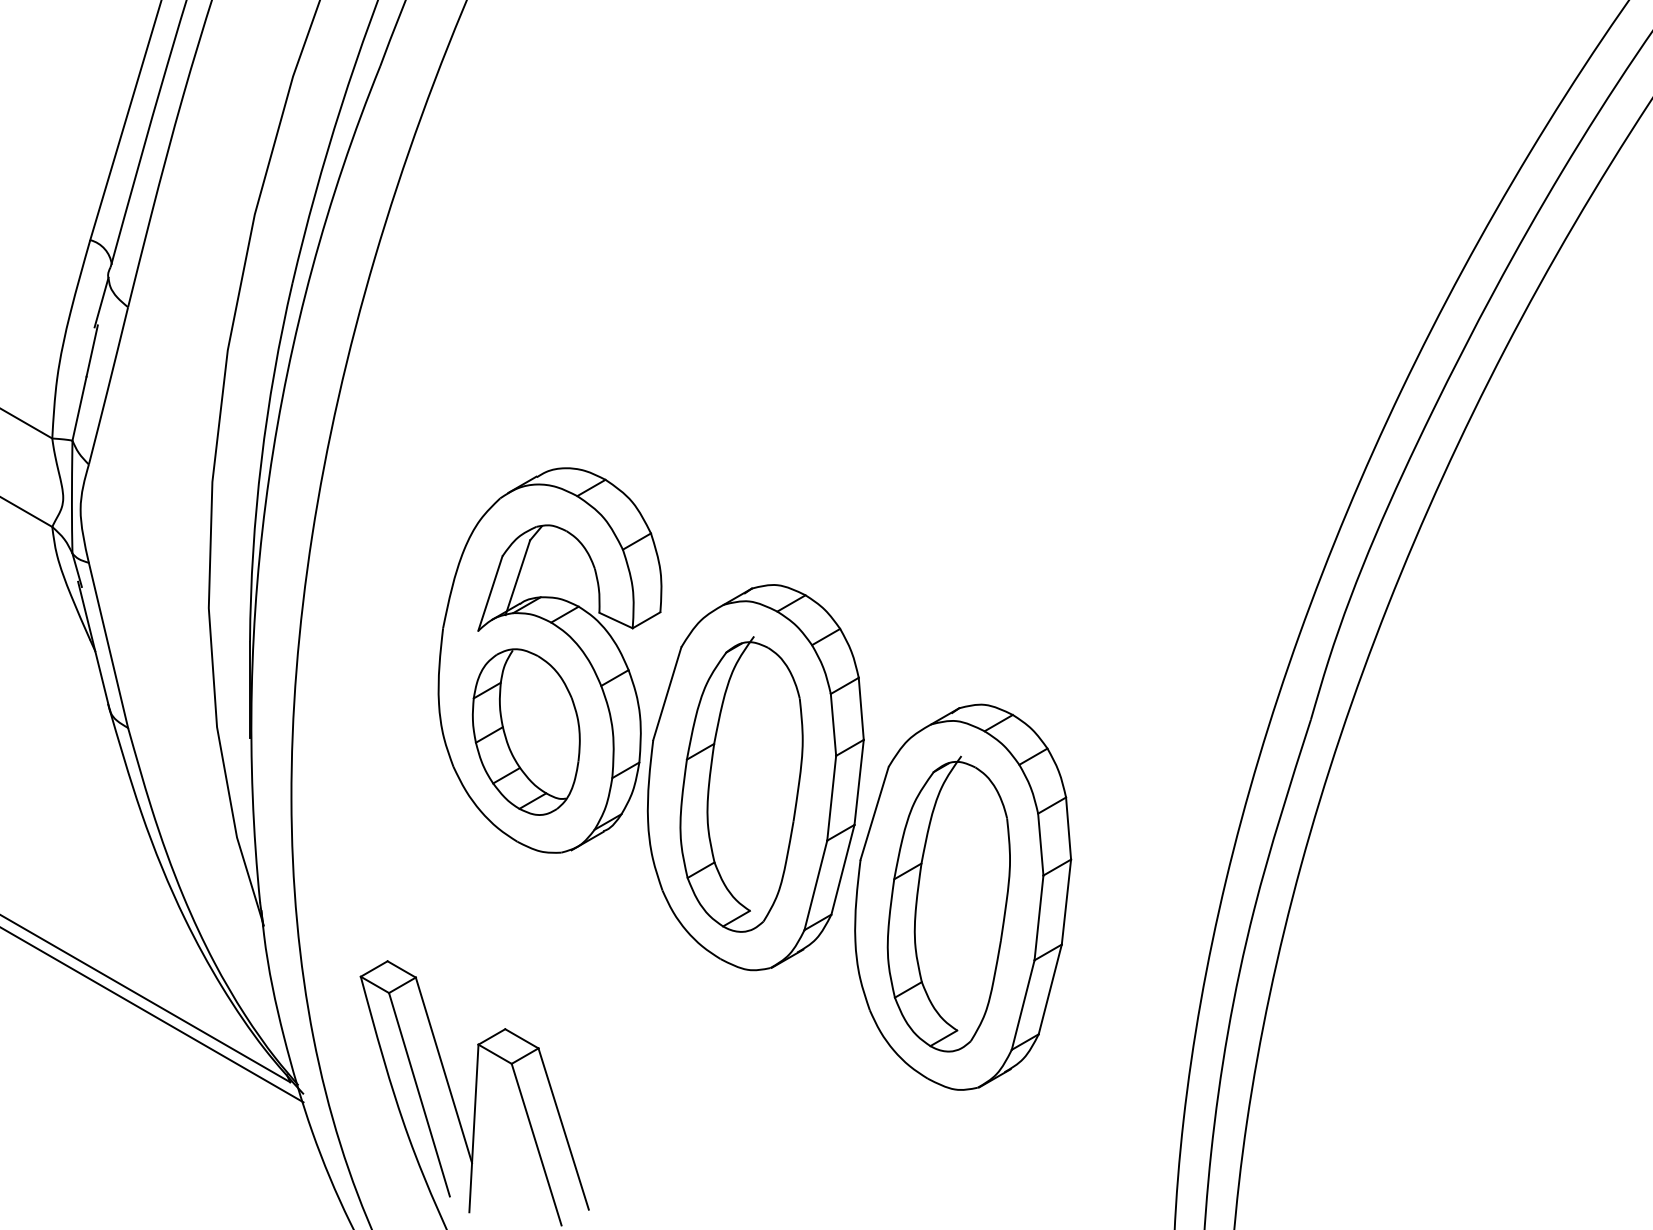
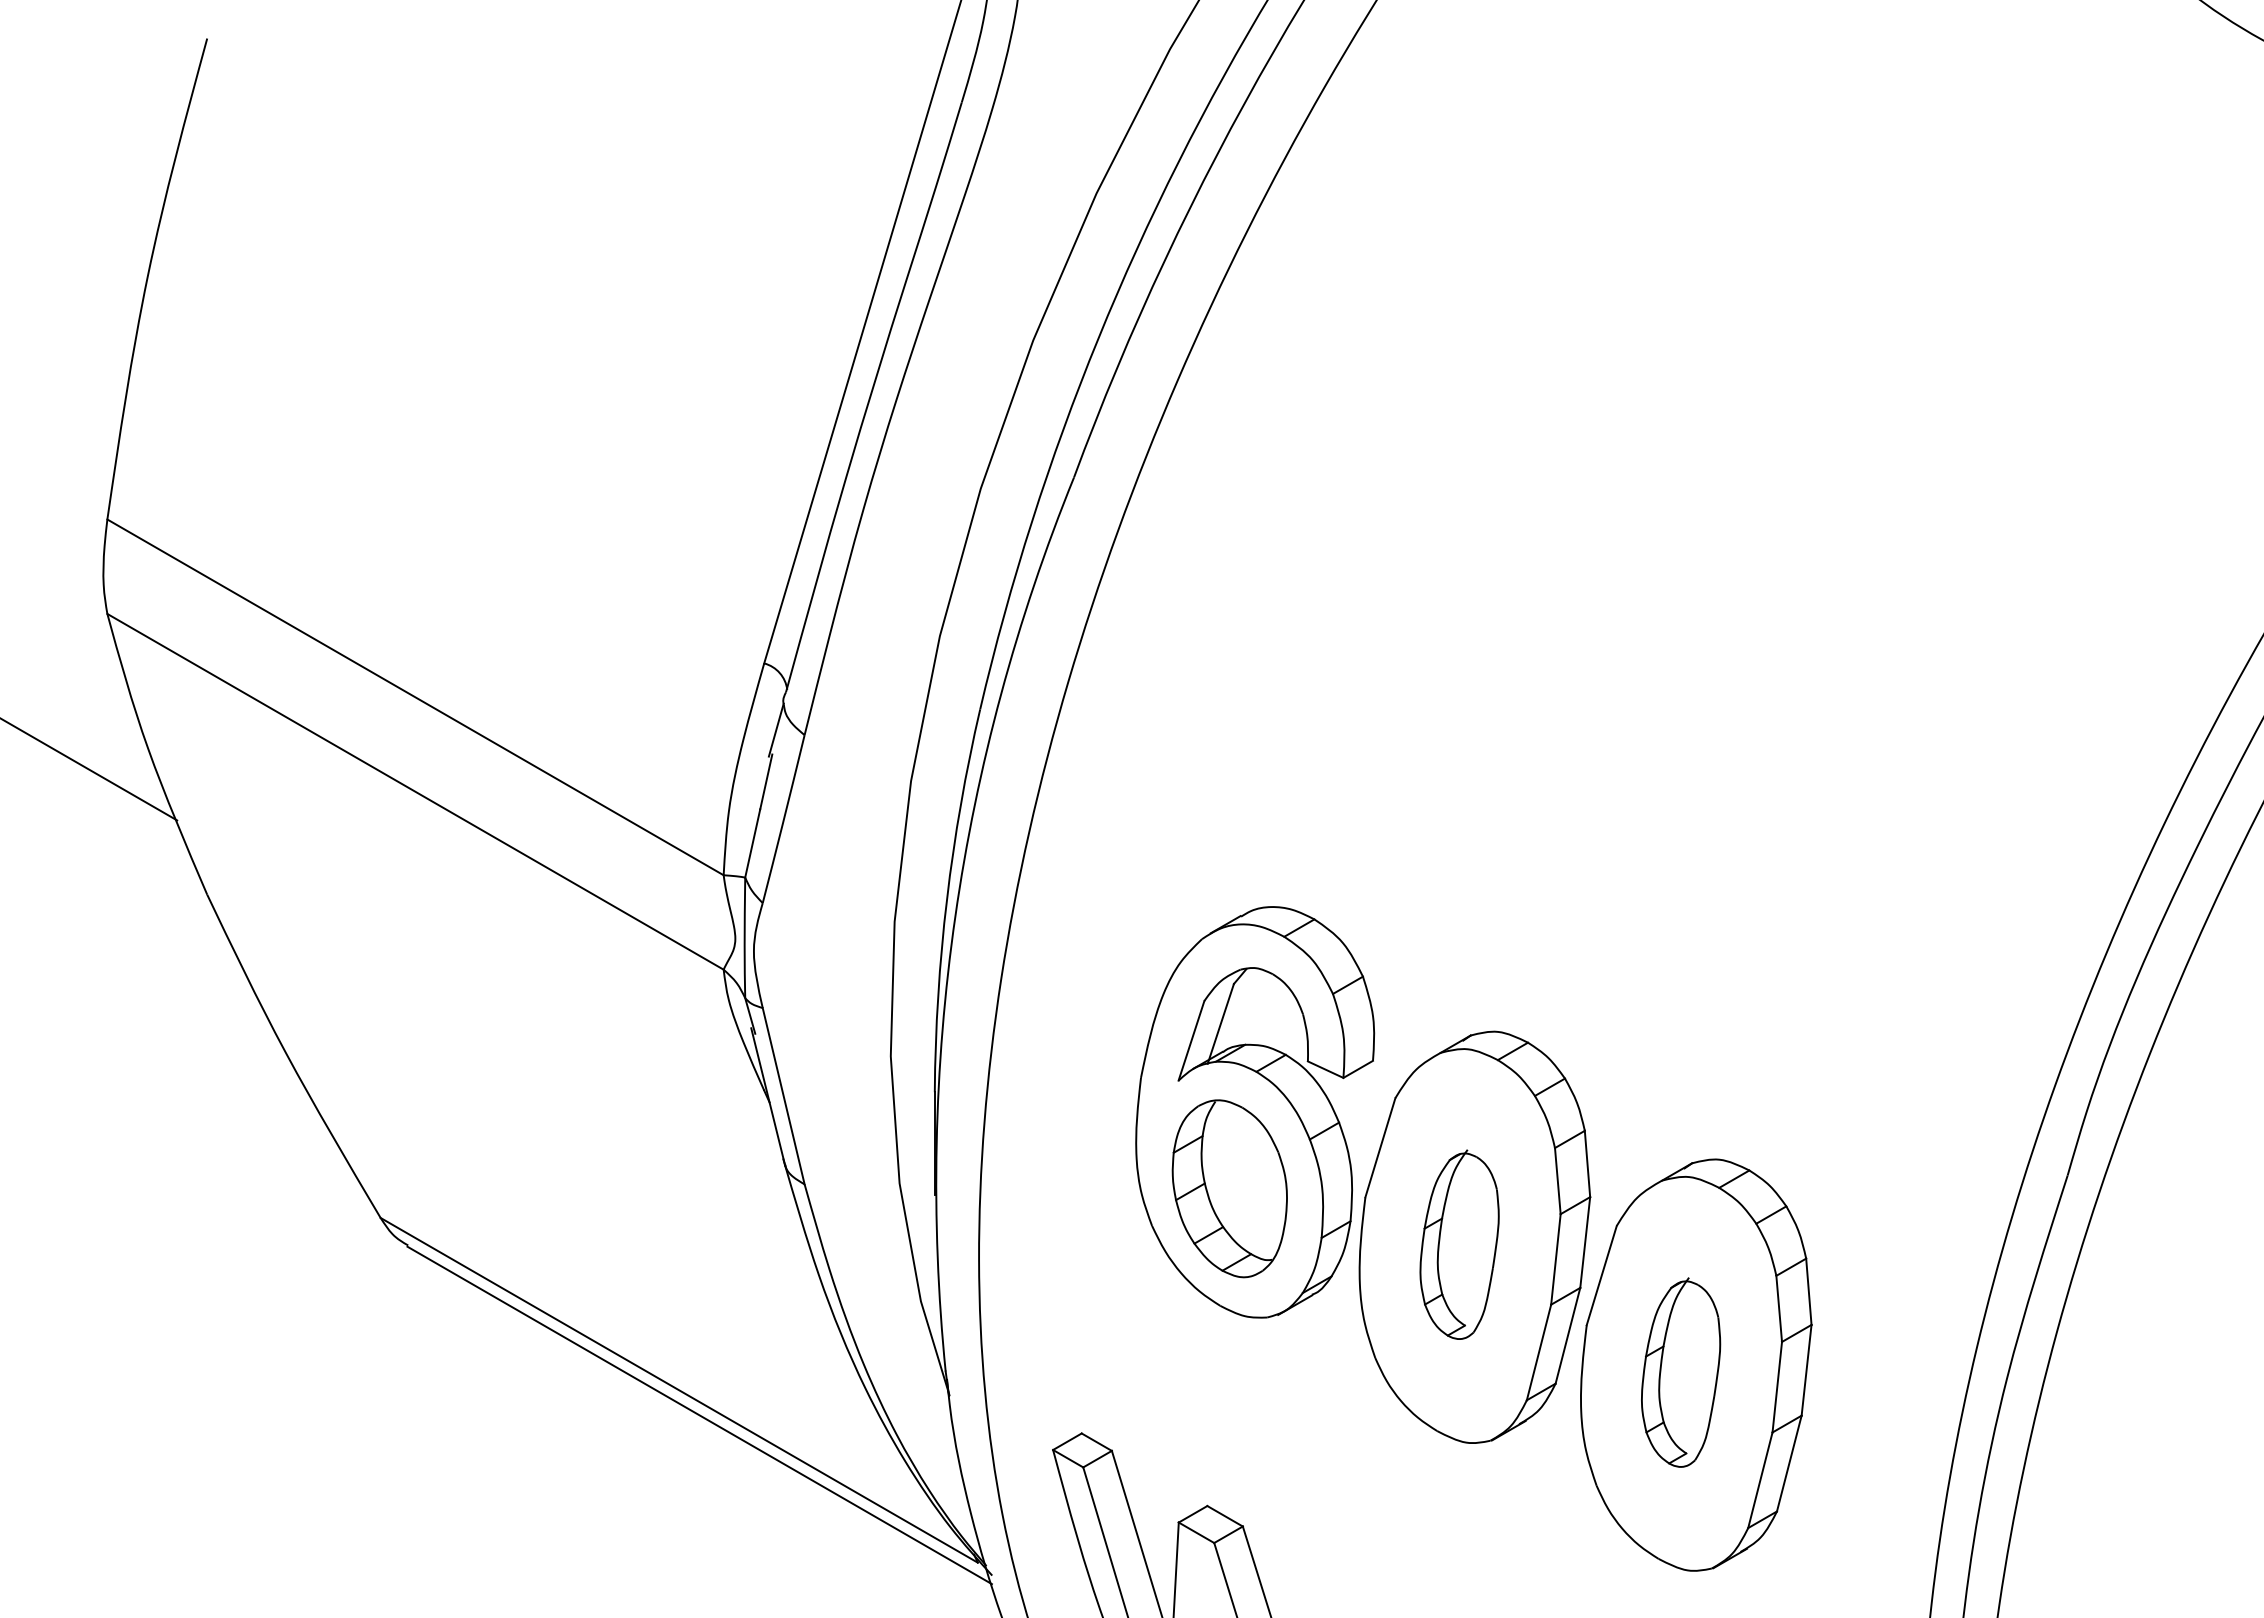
part: (741, 784) -> (1459, 1244), size x0.6
part: (948, 904) -> (1680, 1372), size x0.6

